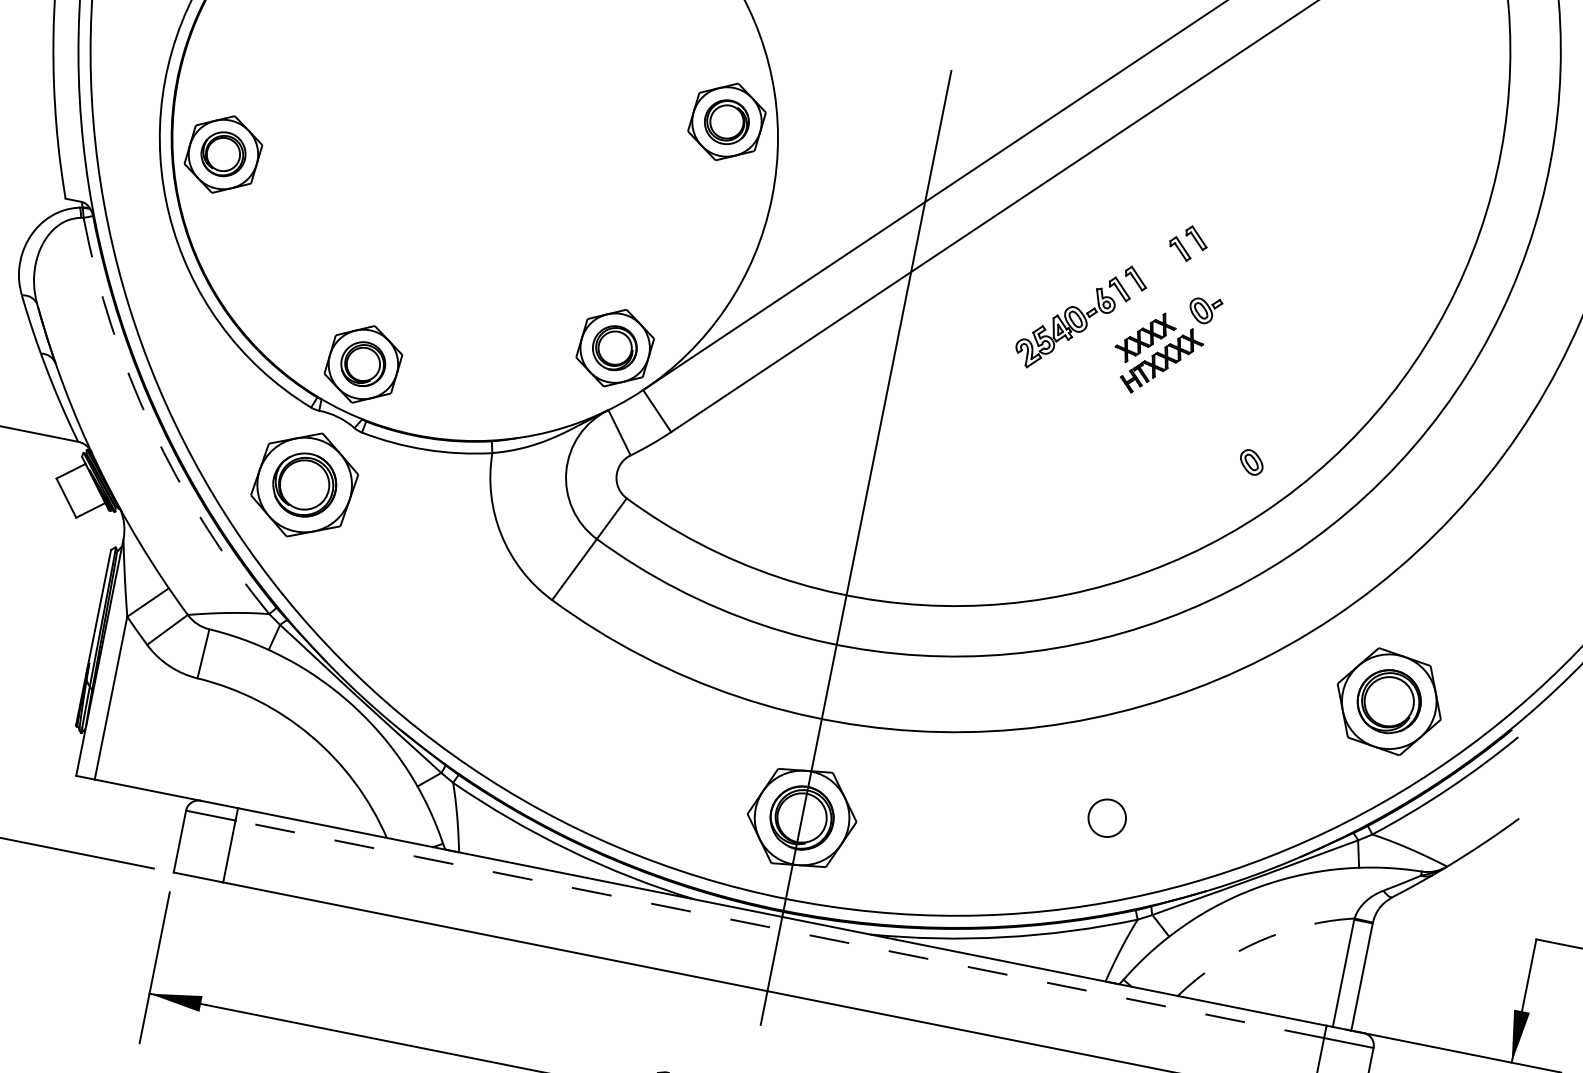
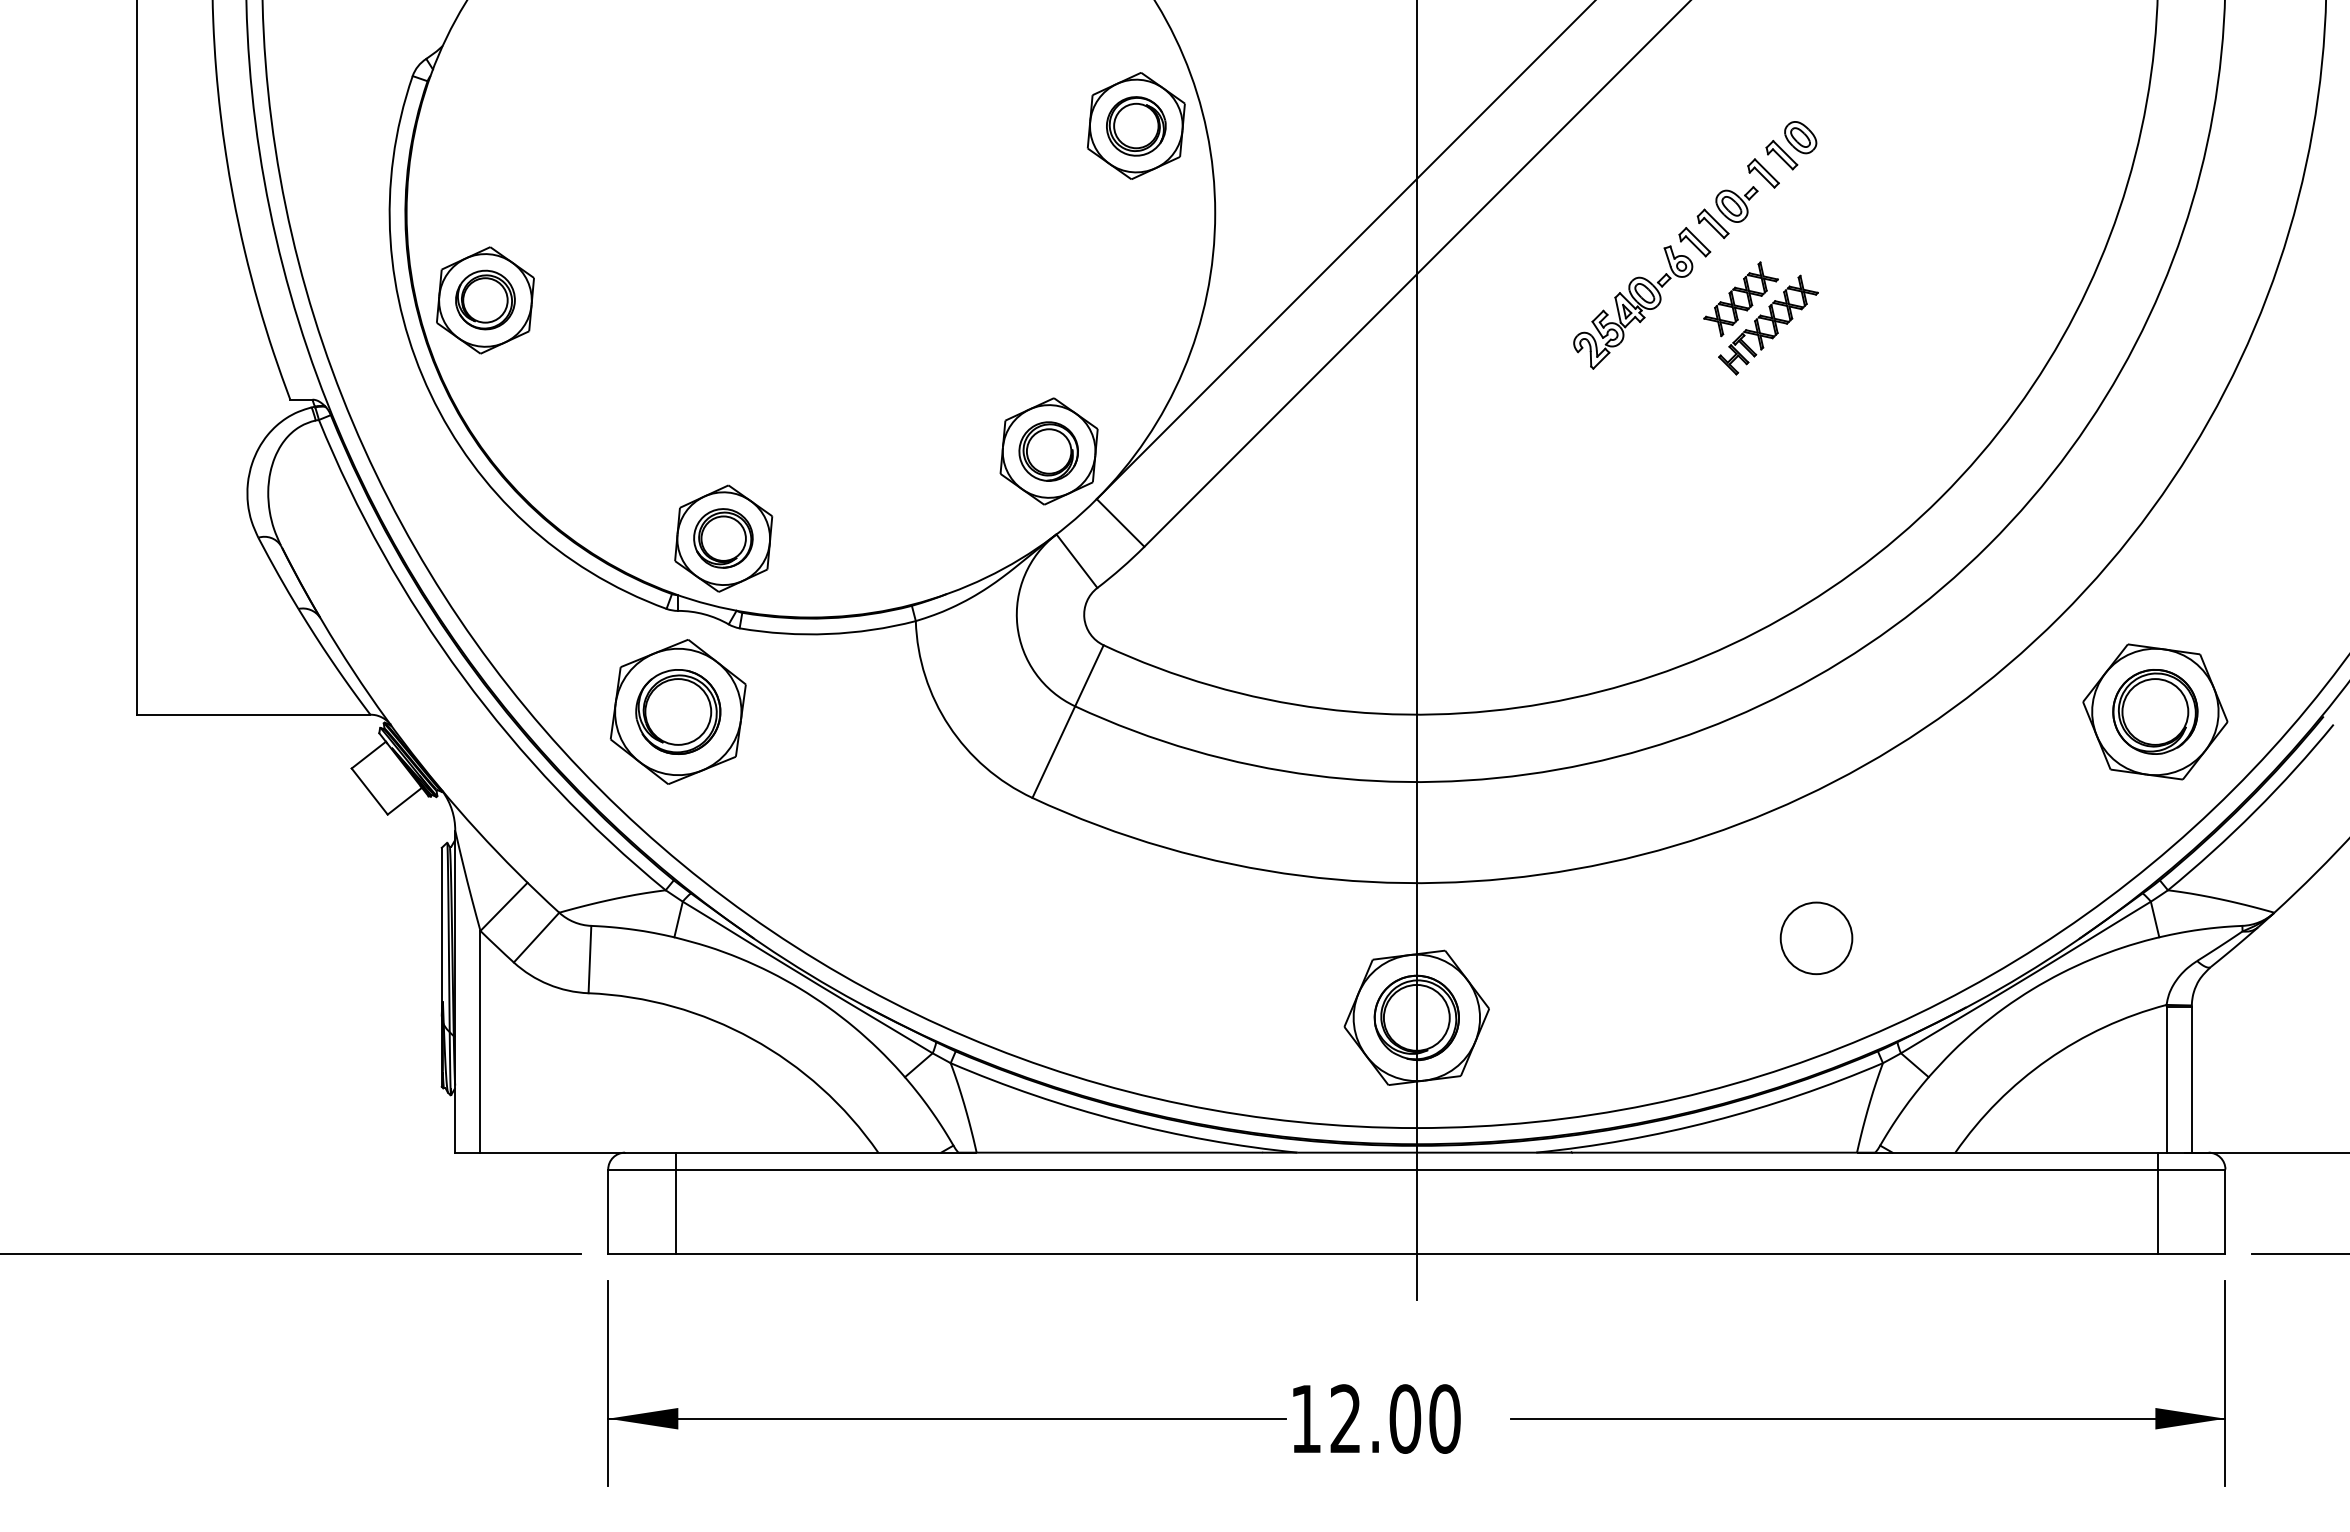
part: (1204, 310) -> (1736, 204), moved
arc: (151, 427) -> (462, 676), dashed -> solid
part: (1251, 462) -> (1800, 137), moved
circle: (1107, 818) -> (1816, 938), size x1.43
line: (779, 929) -> (1416, 1169), dashed -> solid
arc: (1259, 941) -> (2047, 1059), dashed -> solid

